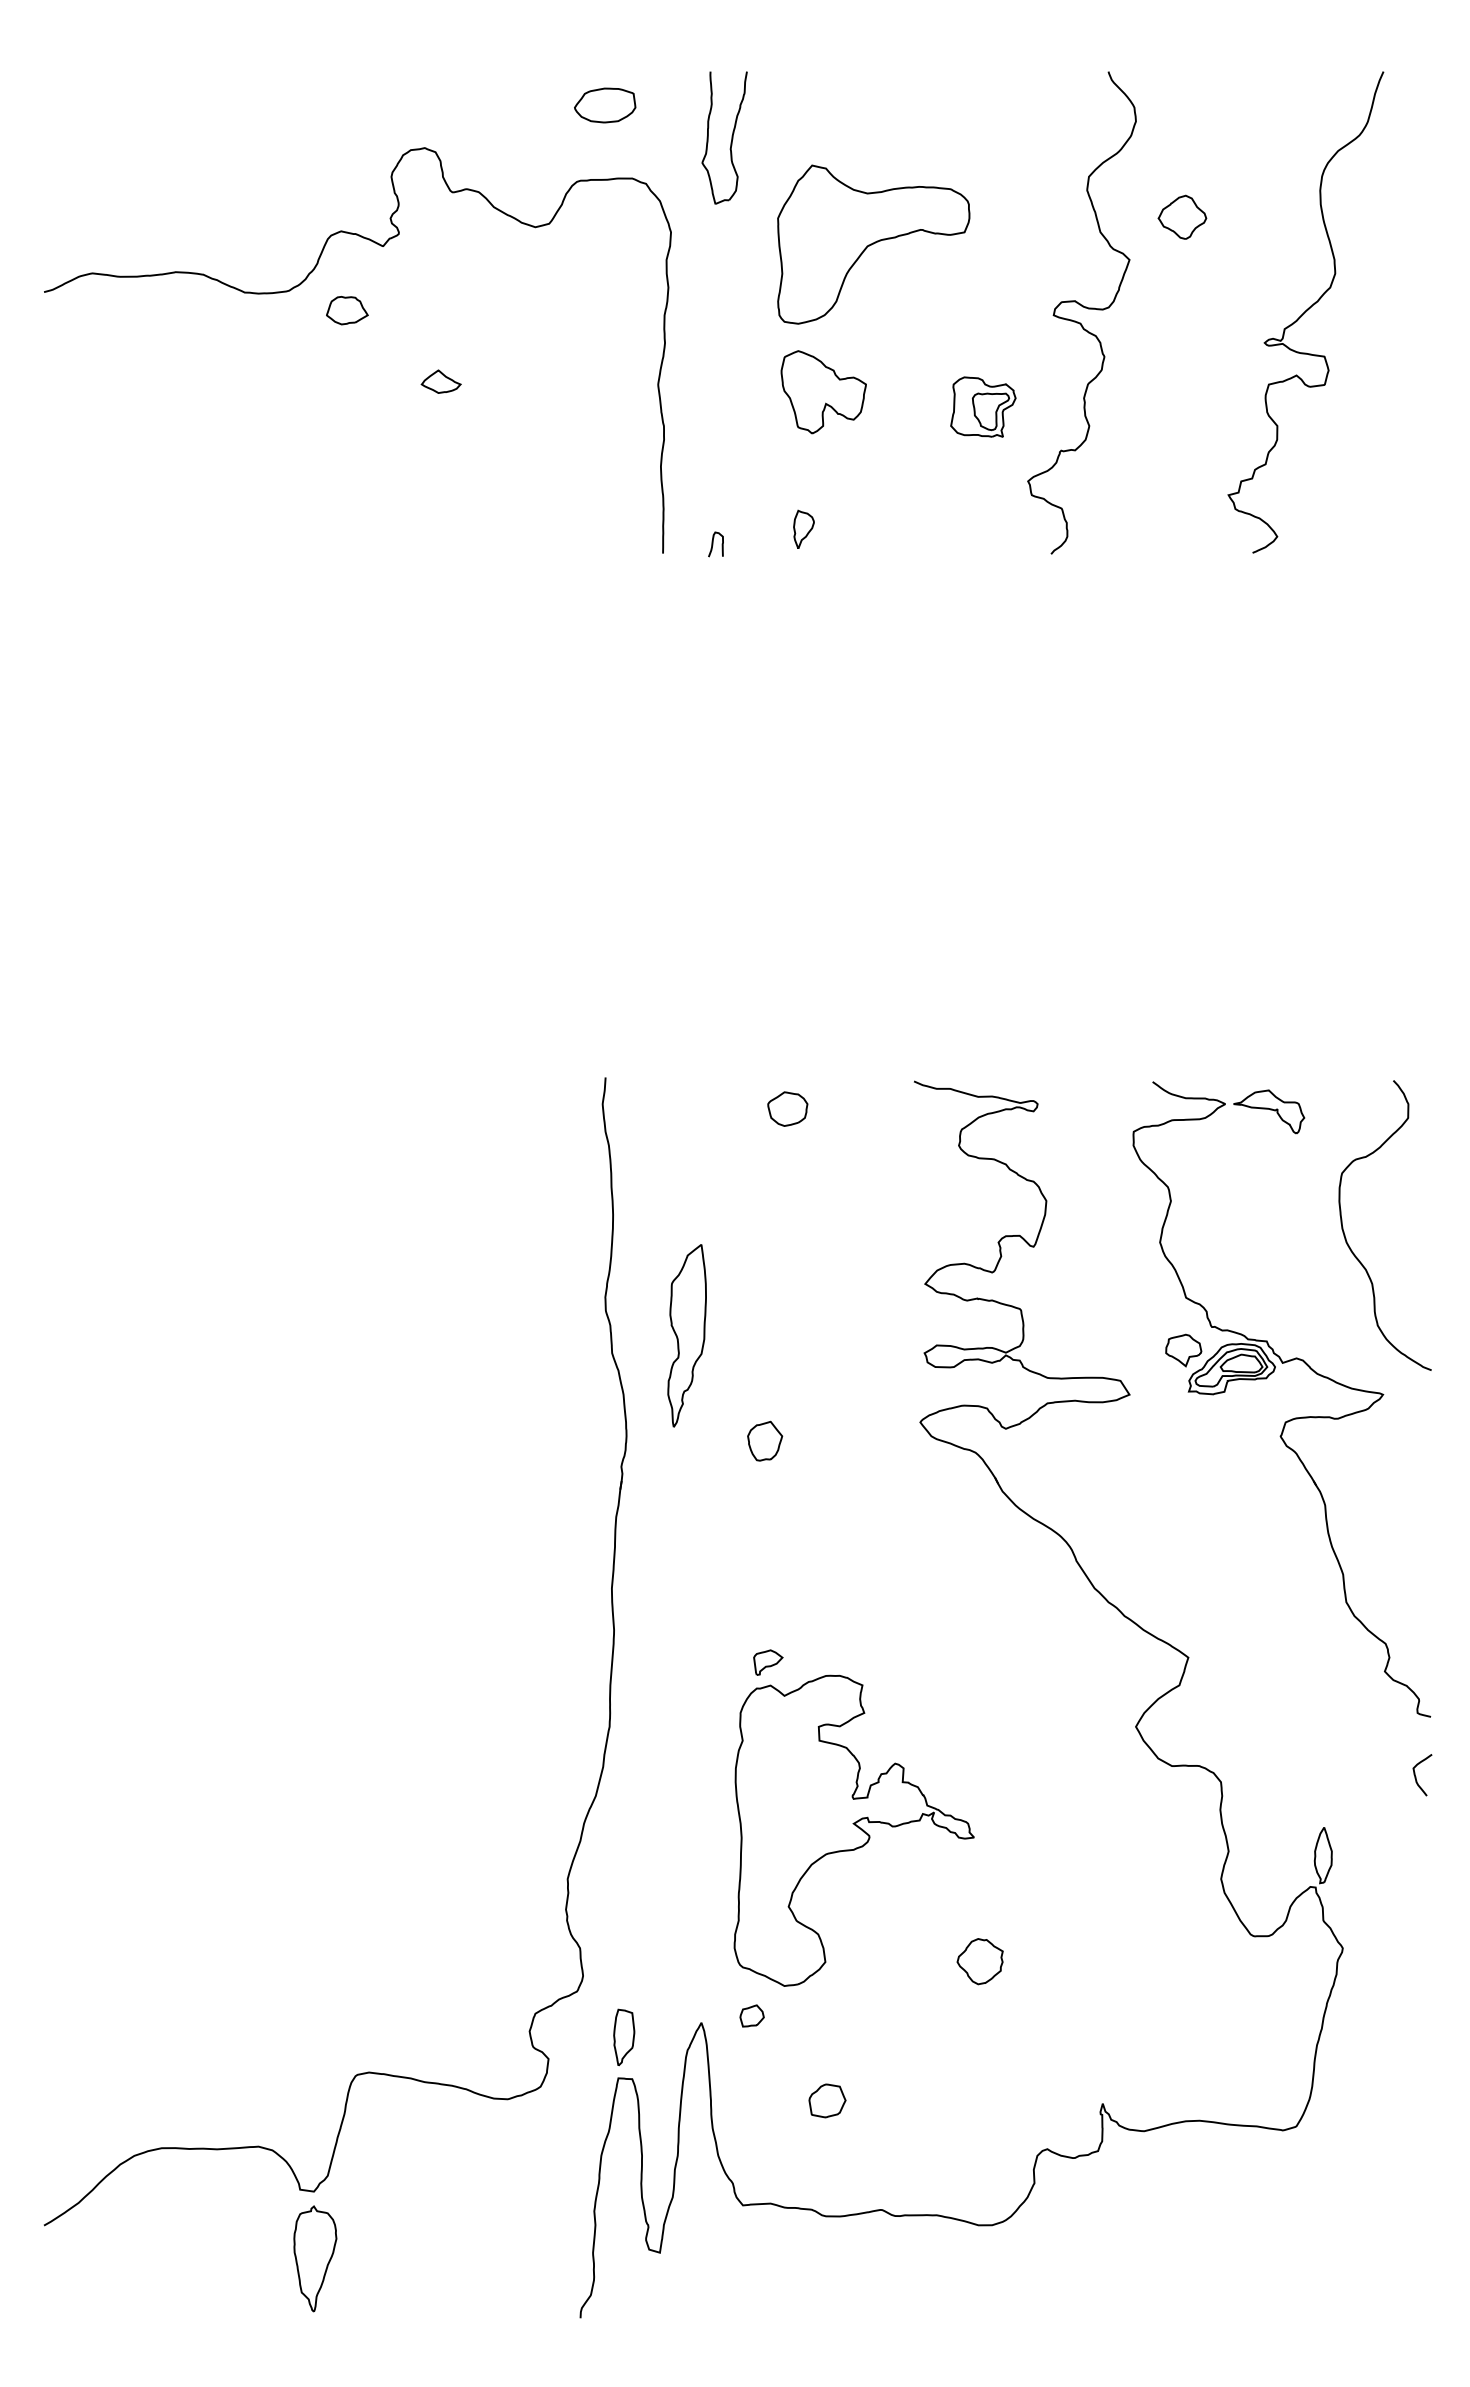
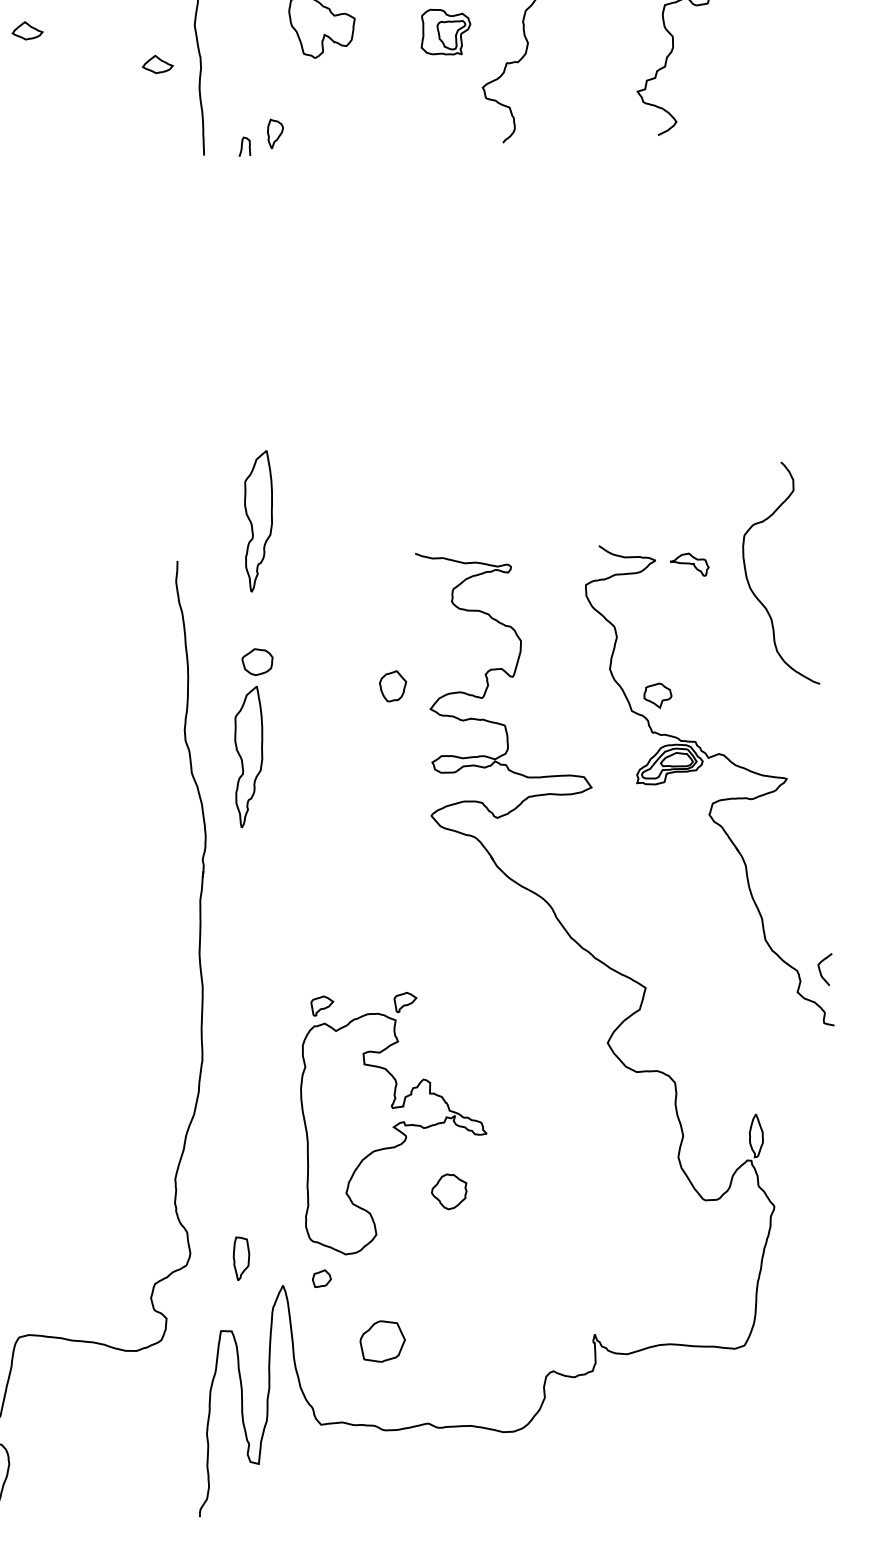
part: (607, 432) -> (157, 64), added
part: (803, 528) -> (275, 133), moved
part: (712, 1030) -> (258, 521), added
part: (787, 1108) -> (257, 661), moved
part: (1269, 1111) -> (689, 564), size x0.7
curve: (1345, 1234) -> (749, 582), moved
part: (1183, 1350) -> (657, 695), moved
part: (765, 1440) -> (393, 685), moved
part: (876, 1662) -> (405, 1002), added
curve: (1416, 1776) -> (820, 971), moved
part: (979, 1961) -> (448, 1191), moved
part: (624, 2037) -> (241, 1258), moved
part: (827, 2100) -> (382, 1341), size x1.6

